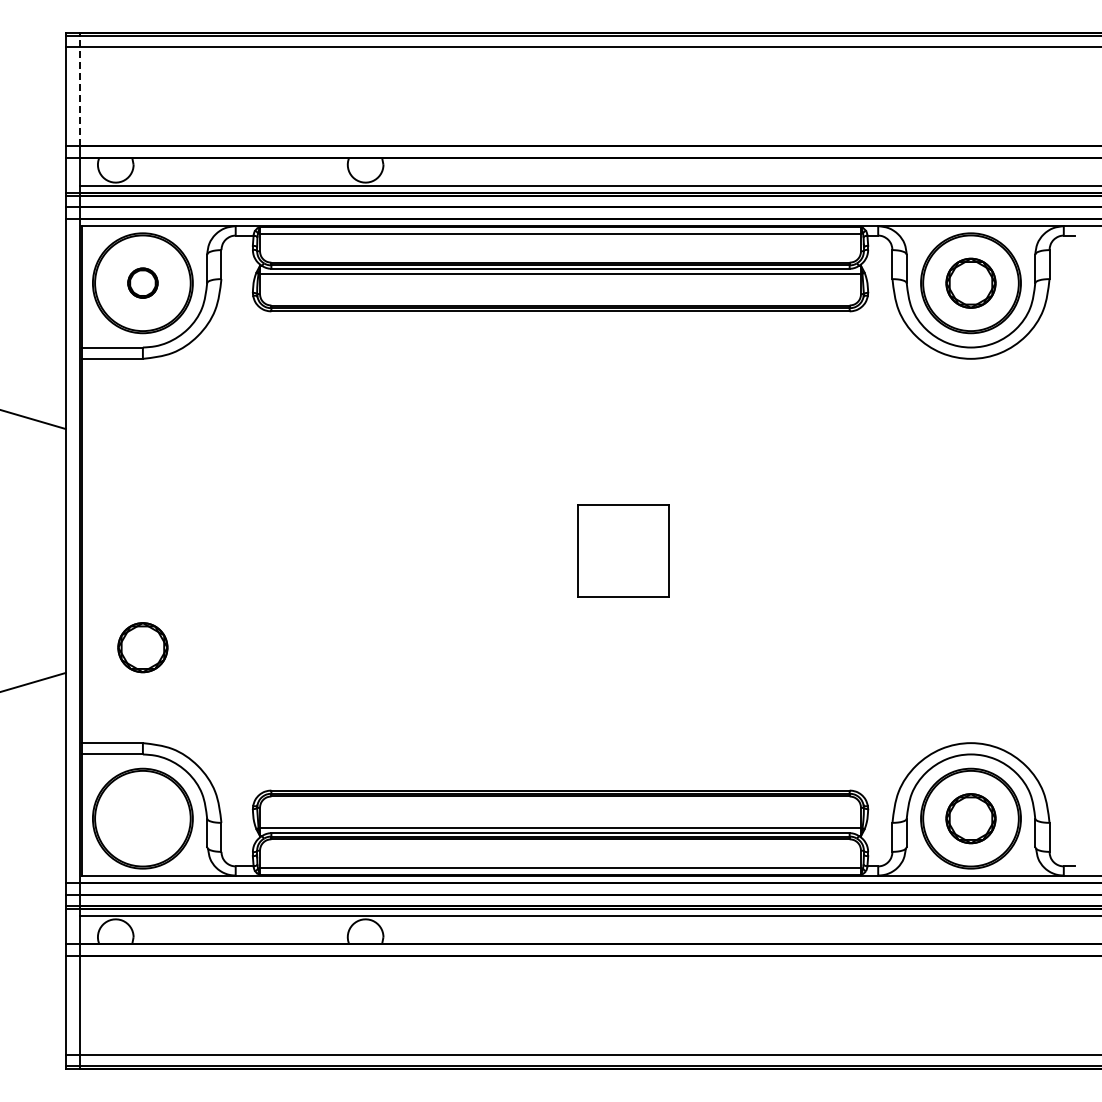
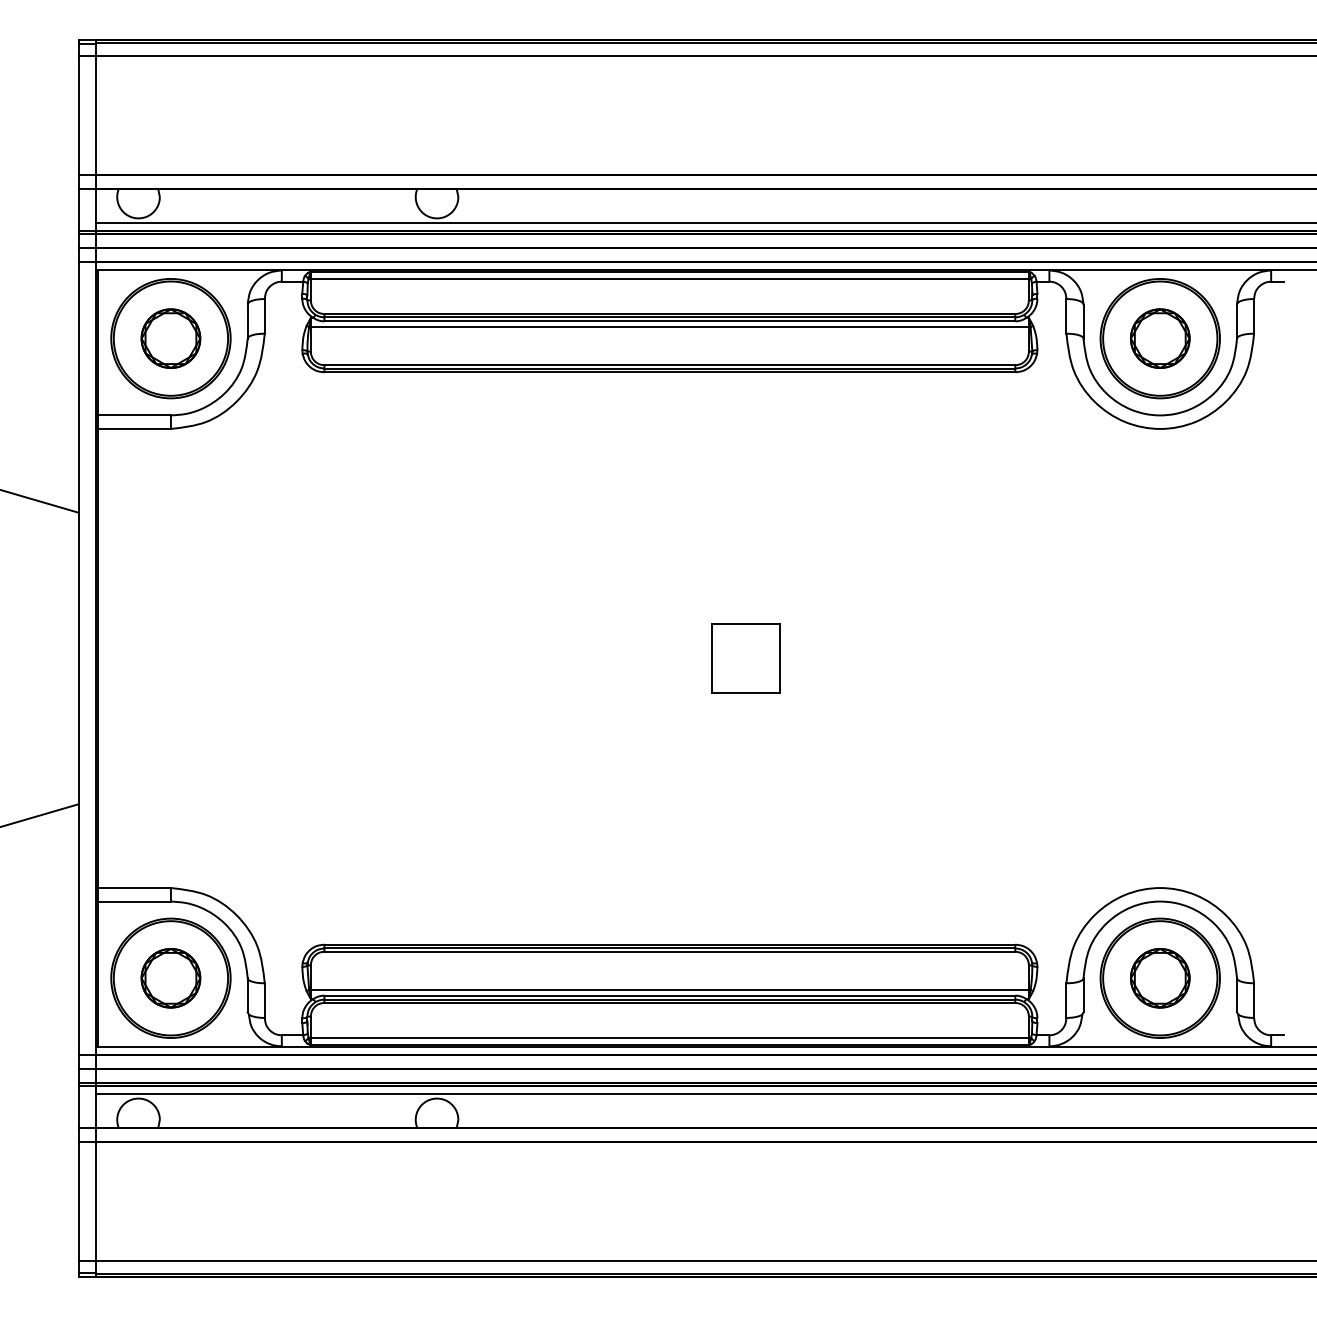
line: (80, 90) -> (96, 108), dashed -> solid
part: (142, 282) -> (170, 337), size x1.67
part: (624, 550) -> (746, 657), size x0.62
part: (142, 647) -> (170, 978), moved

